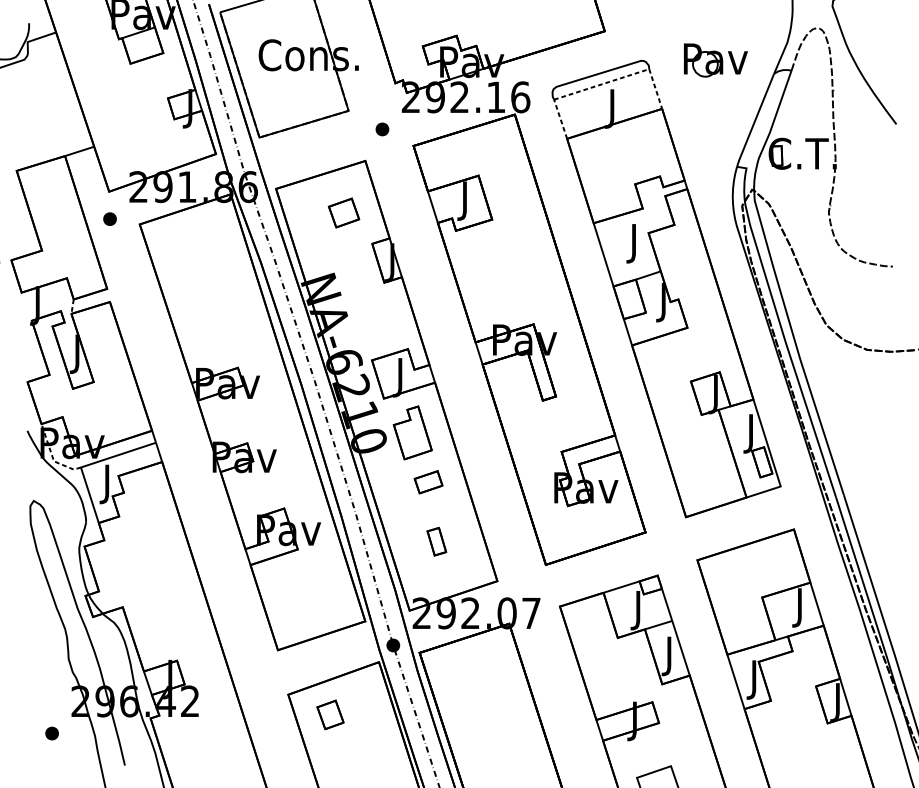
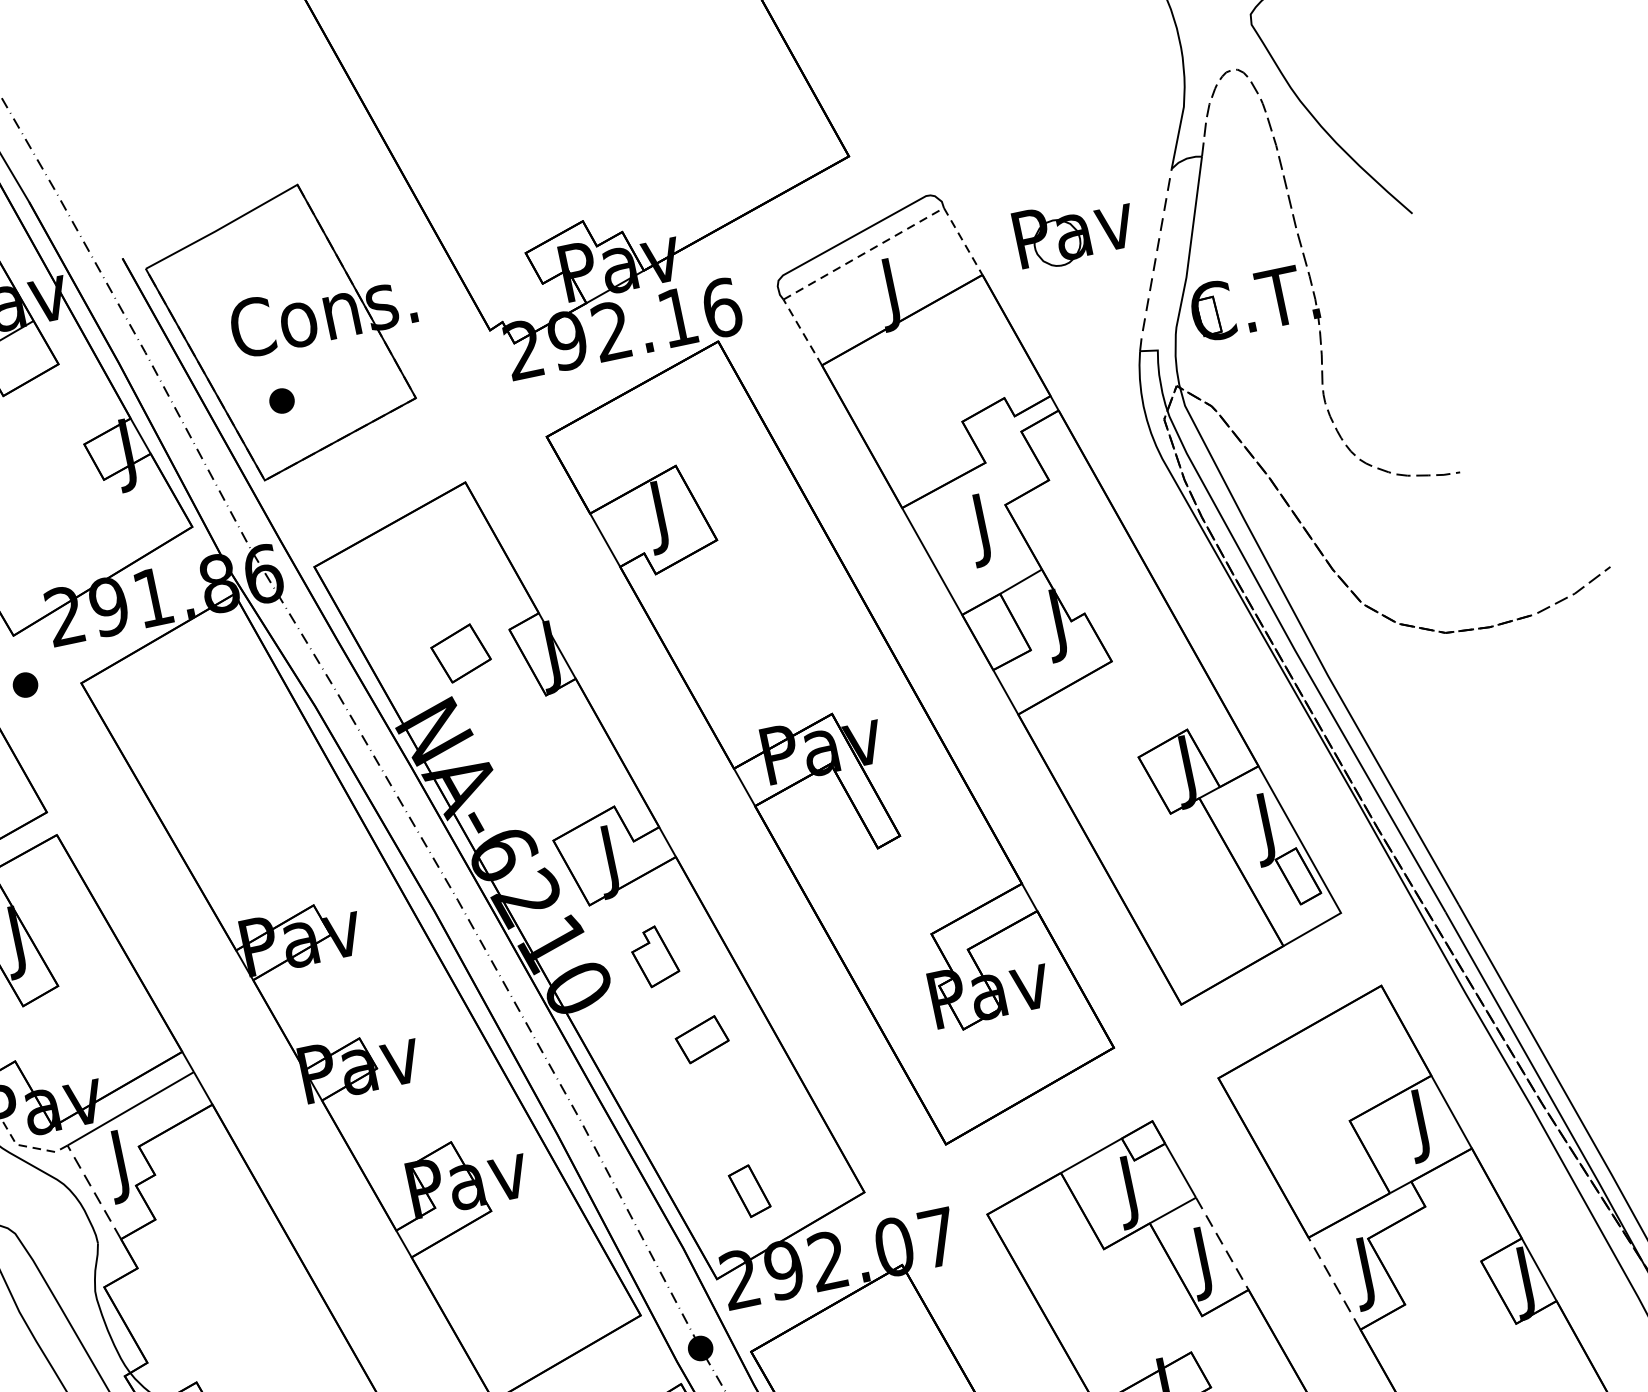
part: (715, 60) -> (1074, 232), moved
line: (755, 120) -> (1155, 260), solid -> dashed
part: (382, 129) -> (282, 401), moved
part: (343, 212) -> (459, 652), moved
part: (412, 432) -> (654, 955), size x0.6
line: (89, 494) -> (93, 1191), solid -> dashed
part: (436, 541) -> (749, 1190), moved
line: (681, 648) -> (1223, 1244), solid -> dashed
line: (735, 681) -> (1333, 1283), solid -> dashed

